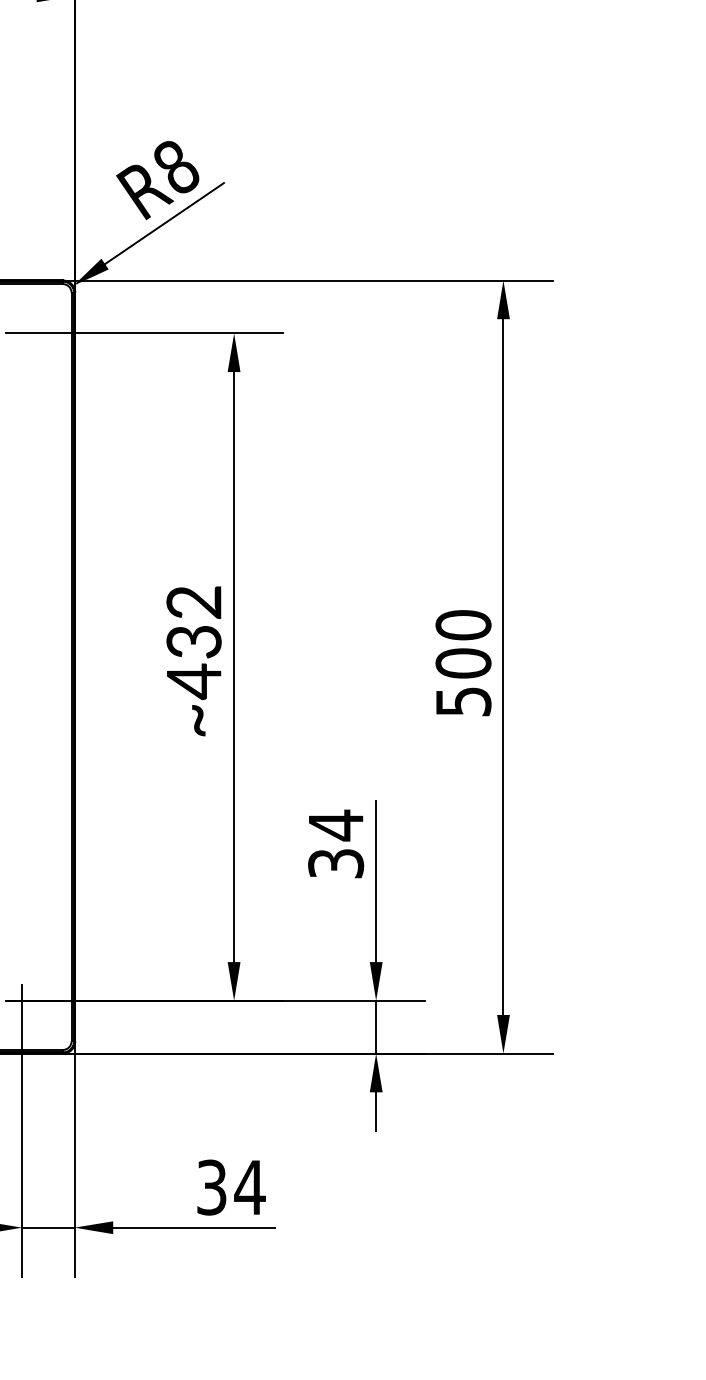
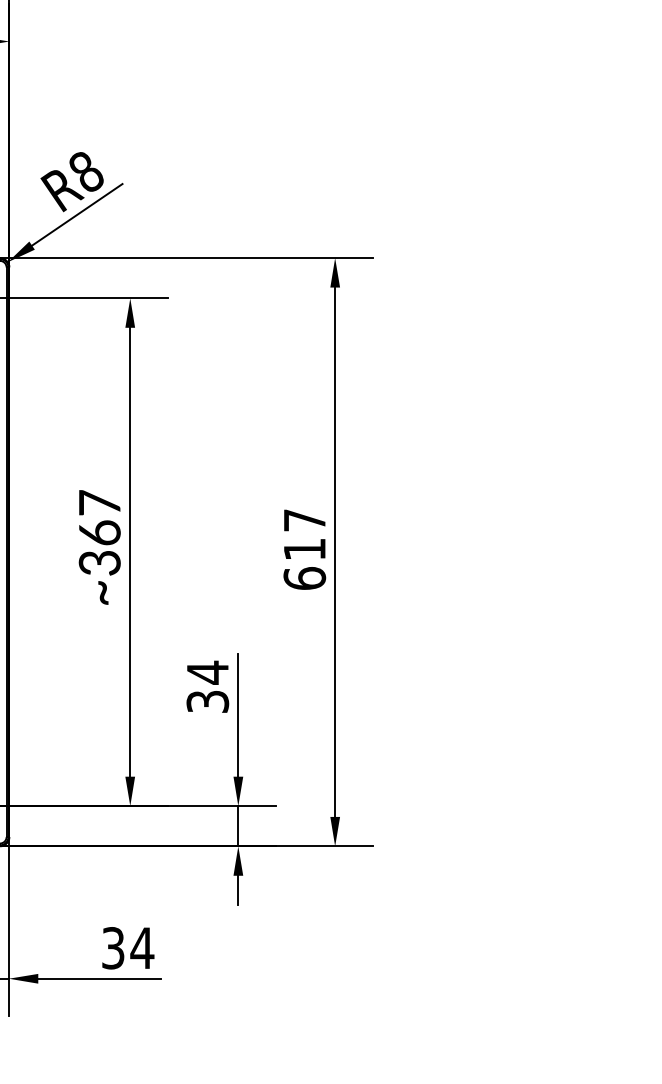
text: (193, 642) -> (99, 533), ~432 -> ~367
text: (463, 662) -> (304, 548), 500 -> 617

